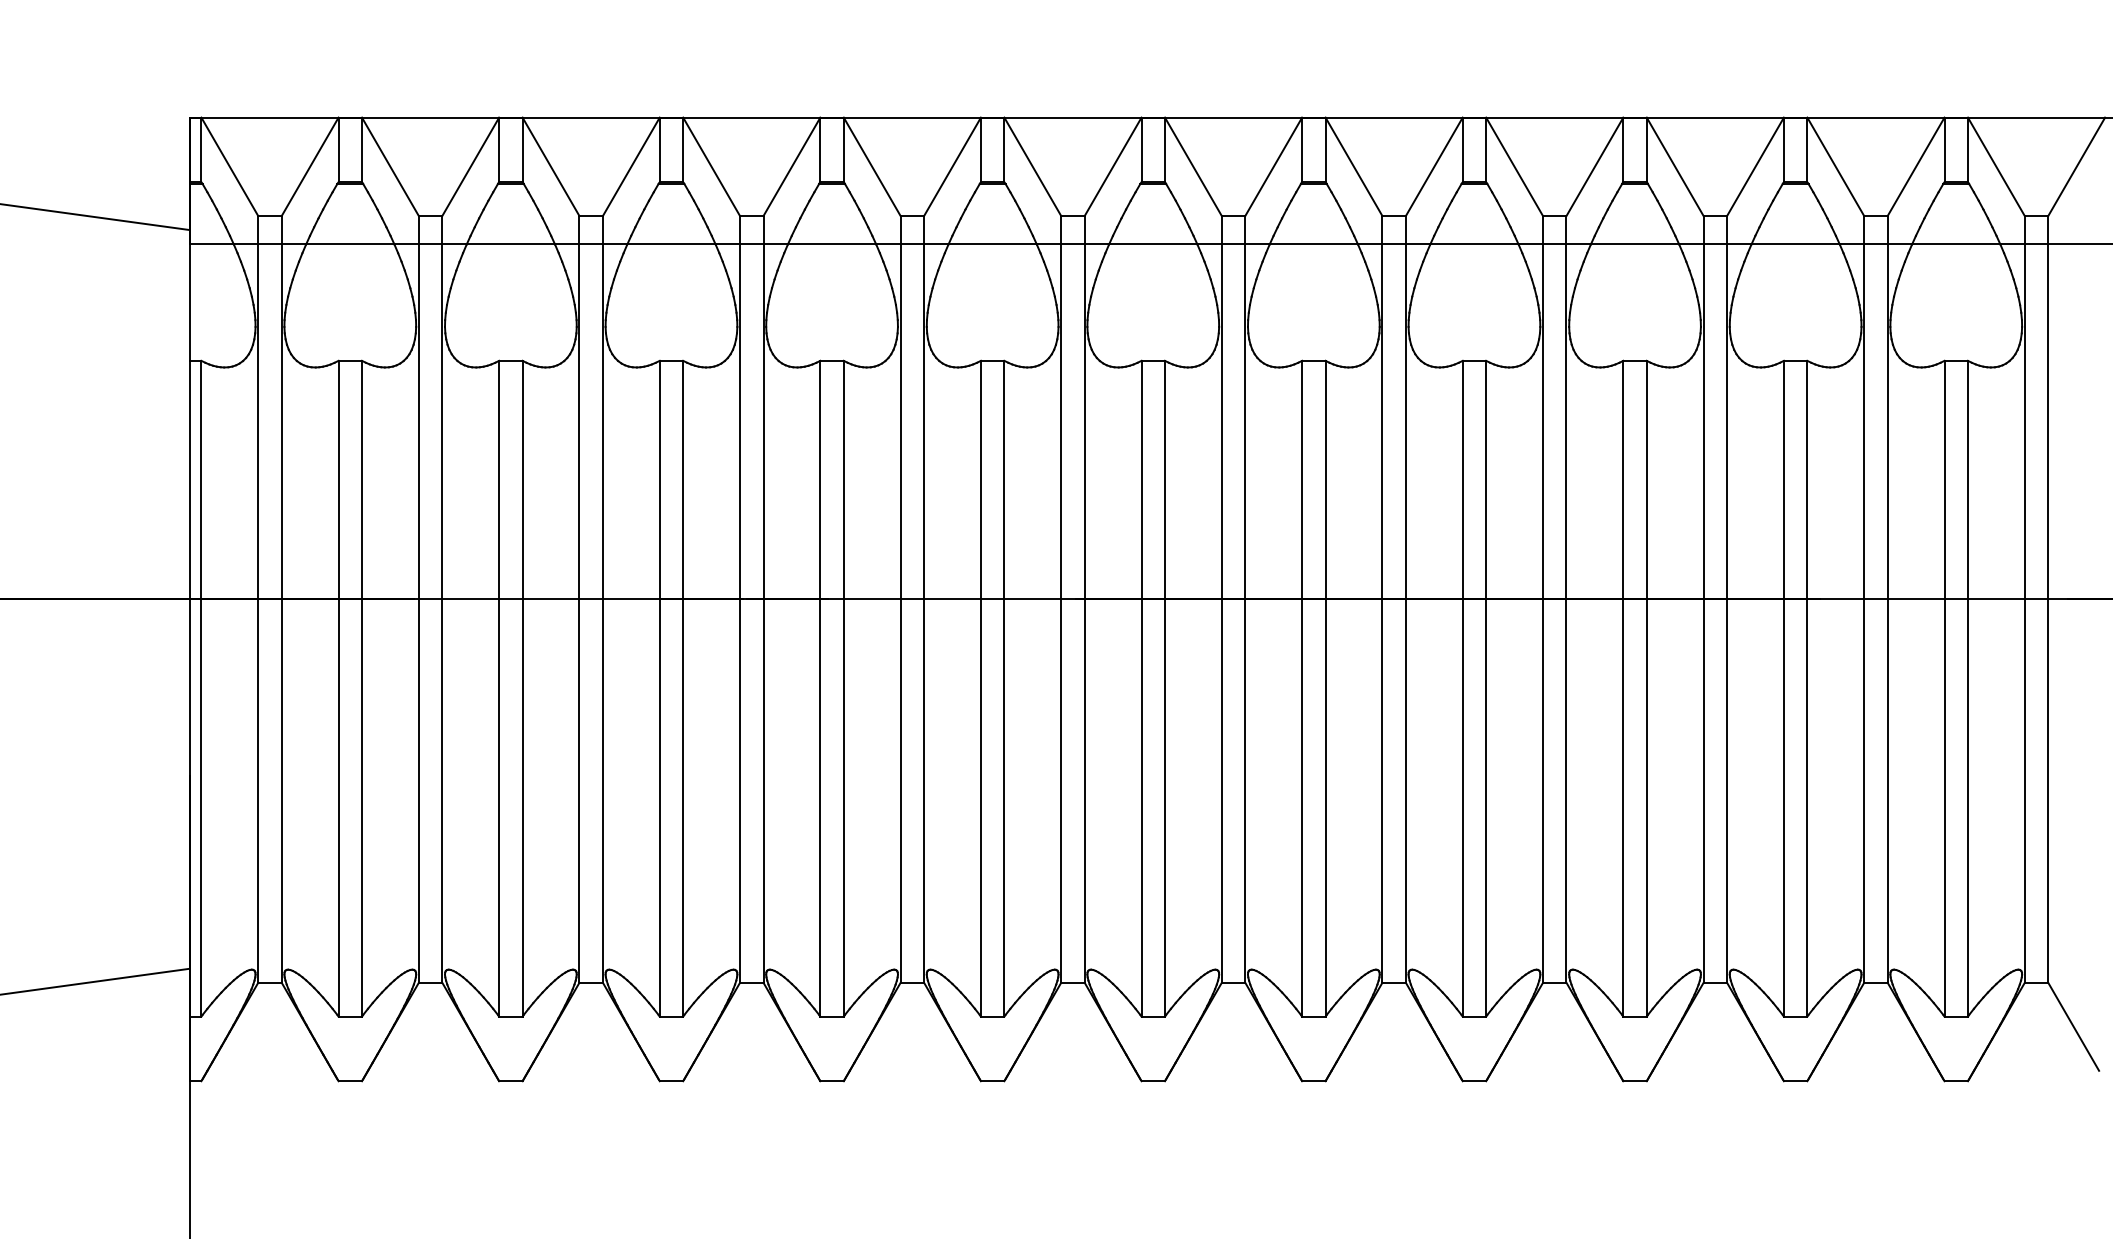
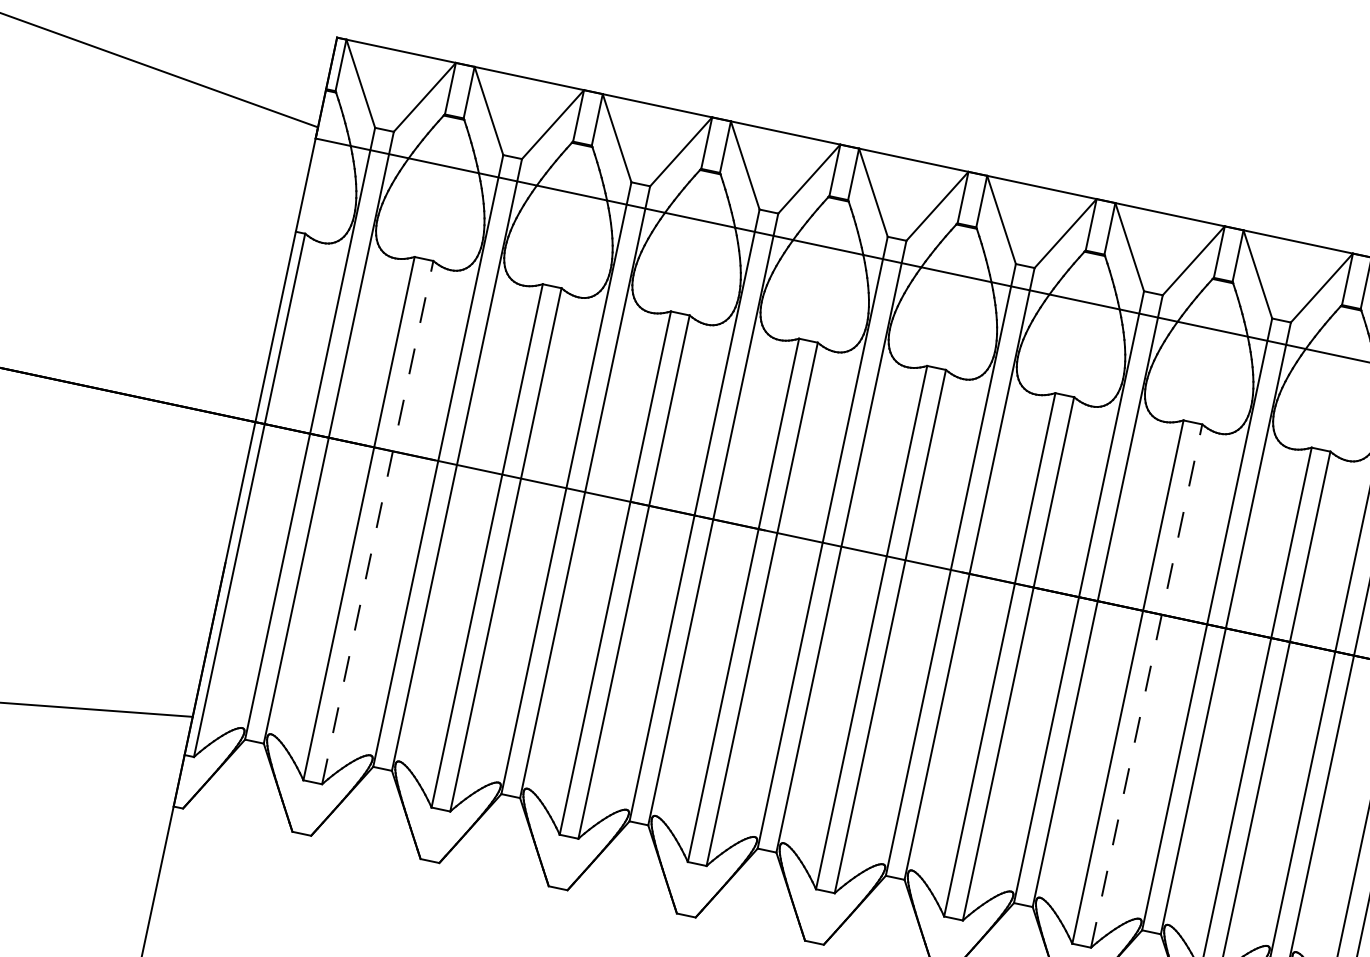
line: (362, 688) -> (378, 522), solid -> dashed
line: (1325, 688) -> (1146, 685), solid -> dashed

